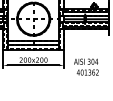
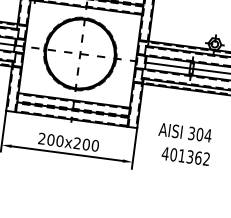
text: (86, 66) -> (184, 142), moved

